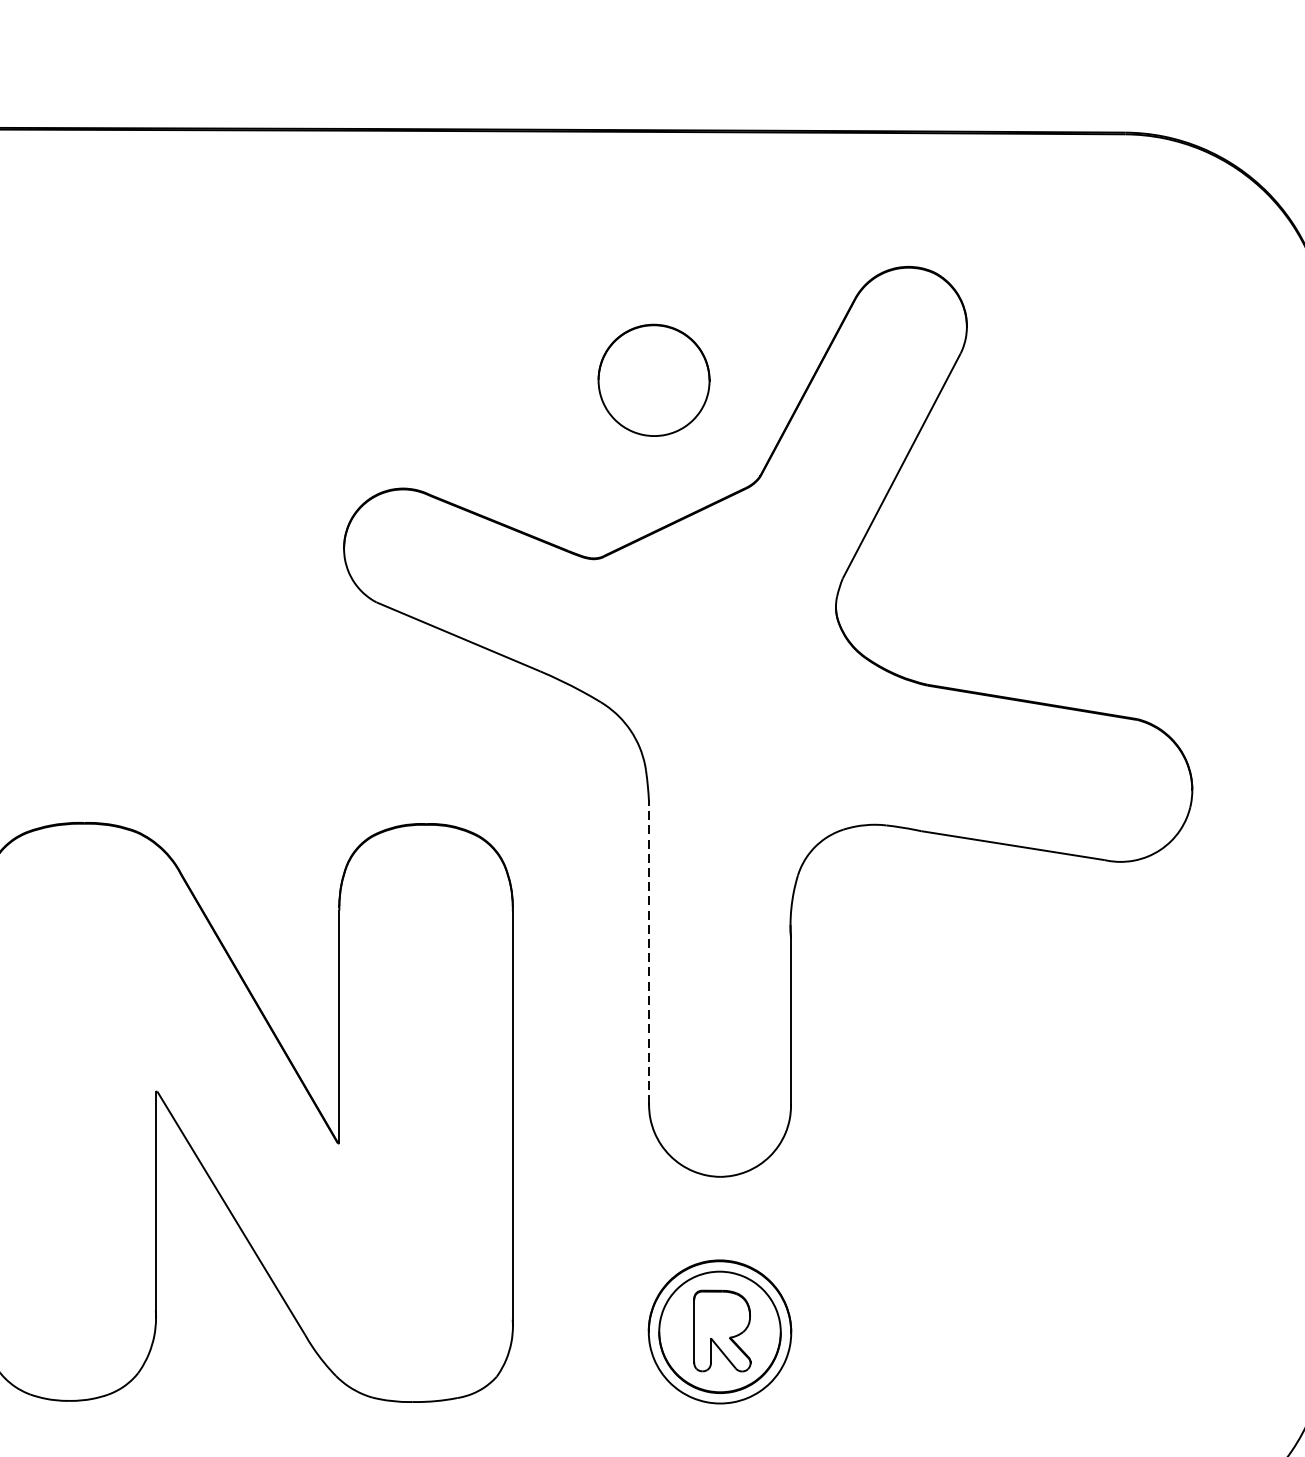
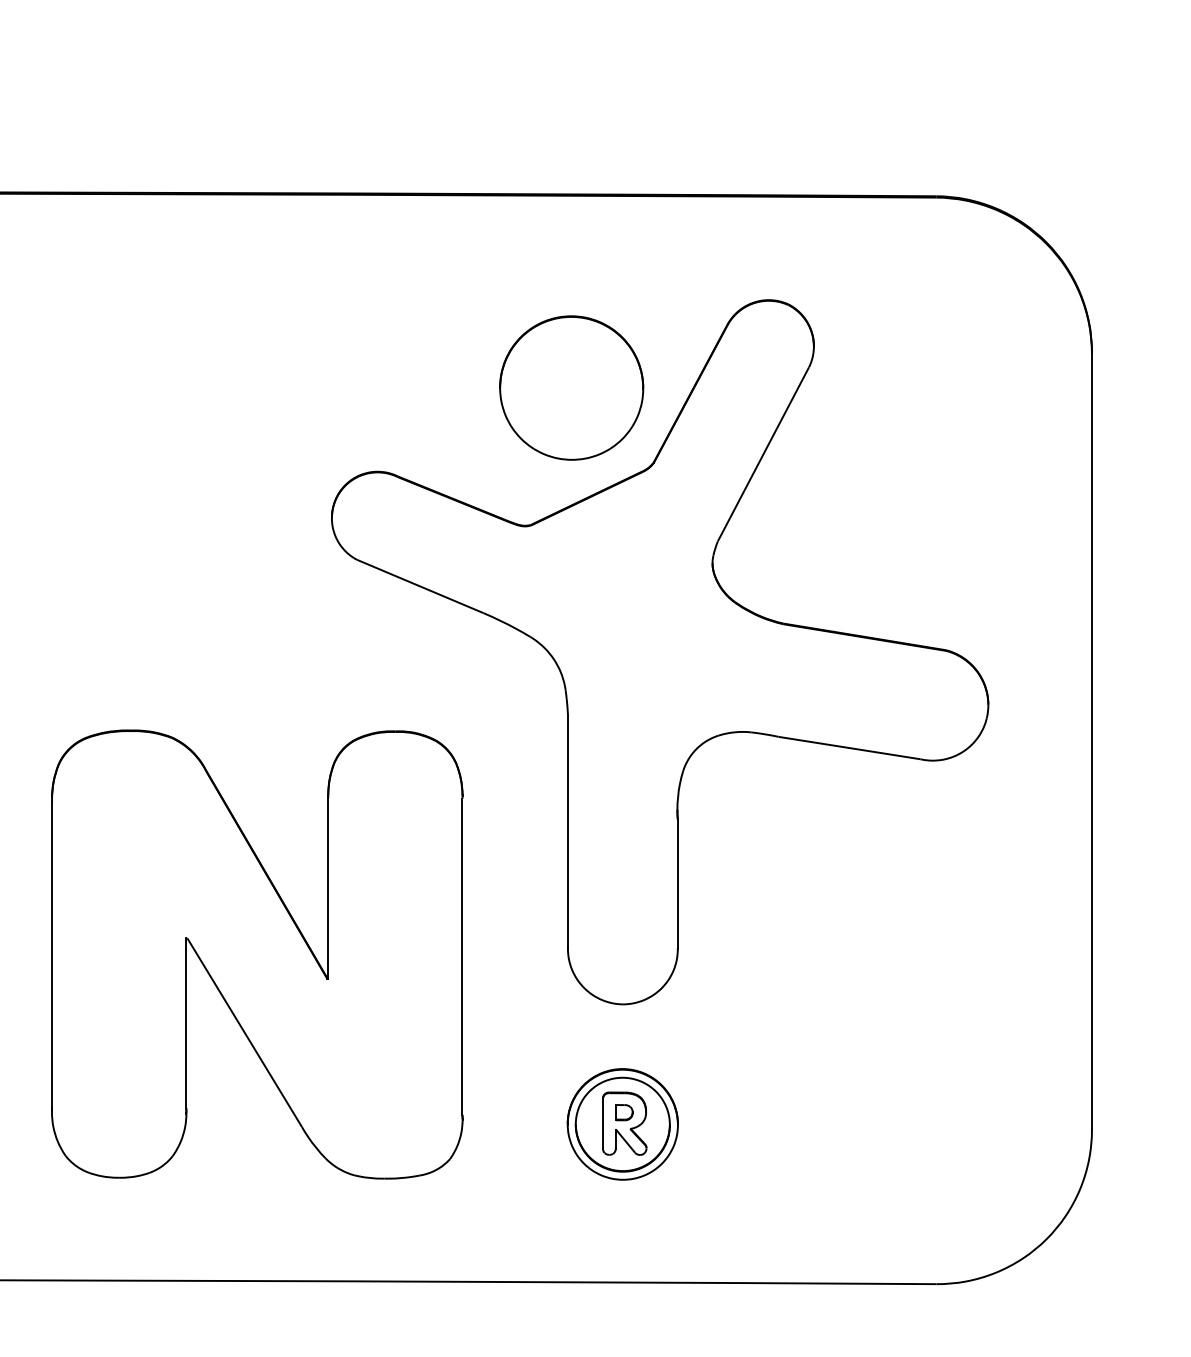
part: (653, 379) -> (571, 387), size x1.67
line: (648, 953) -> (567, 831), dashed -> solid
part: (722, 1316) -> (624, 1112), added

